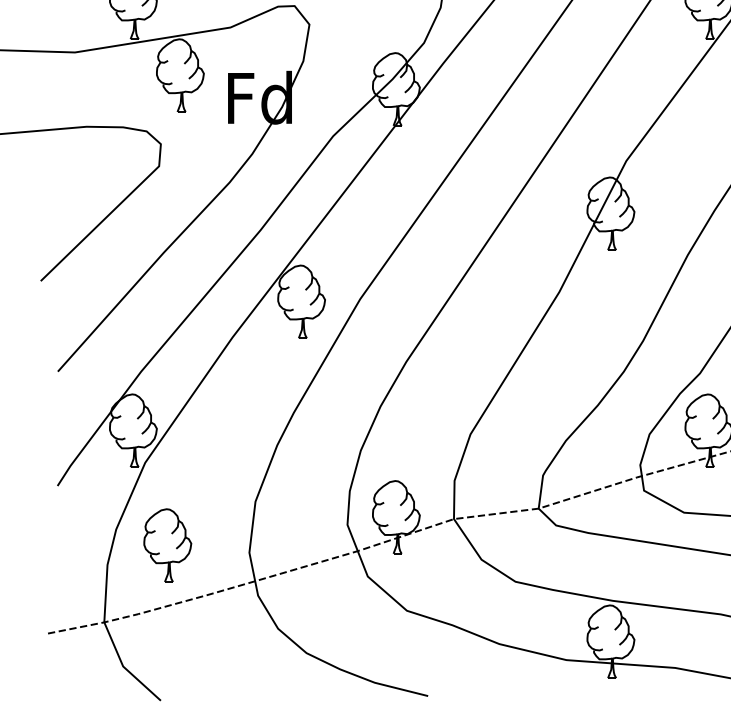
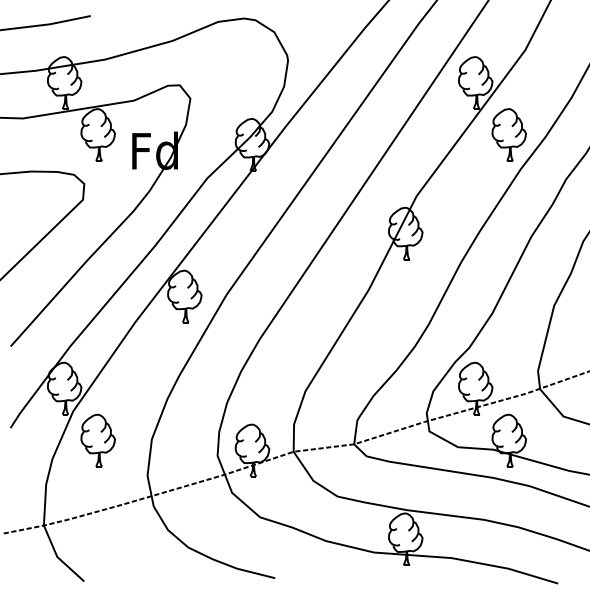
part: (166, 545) -> (97, 440), moved

